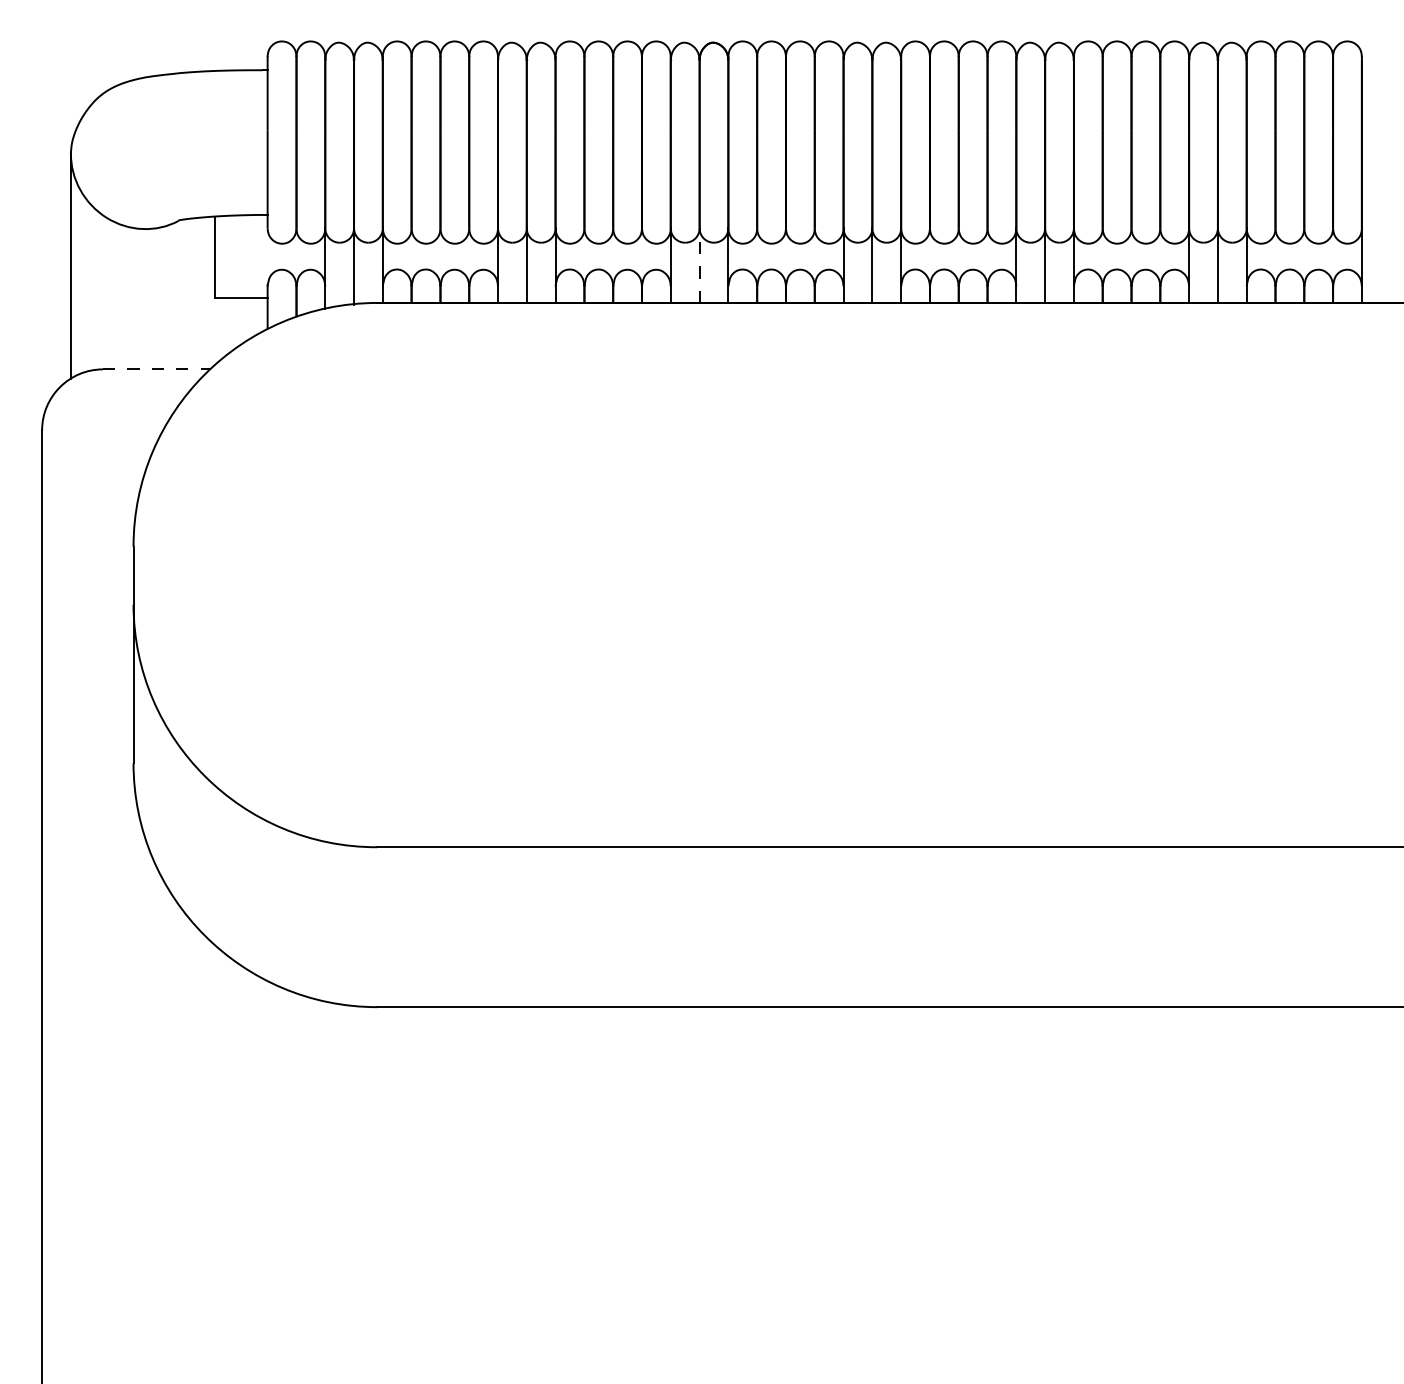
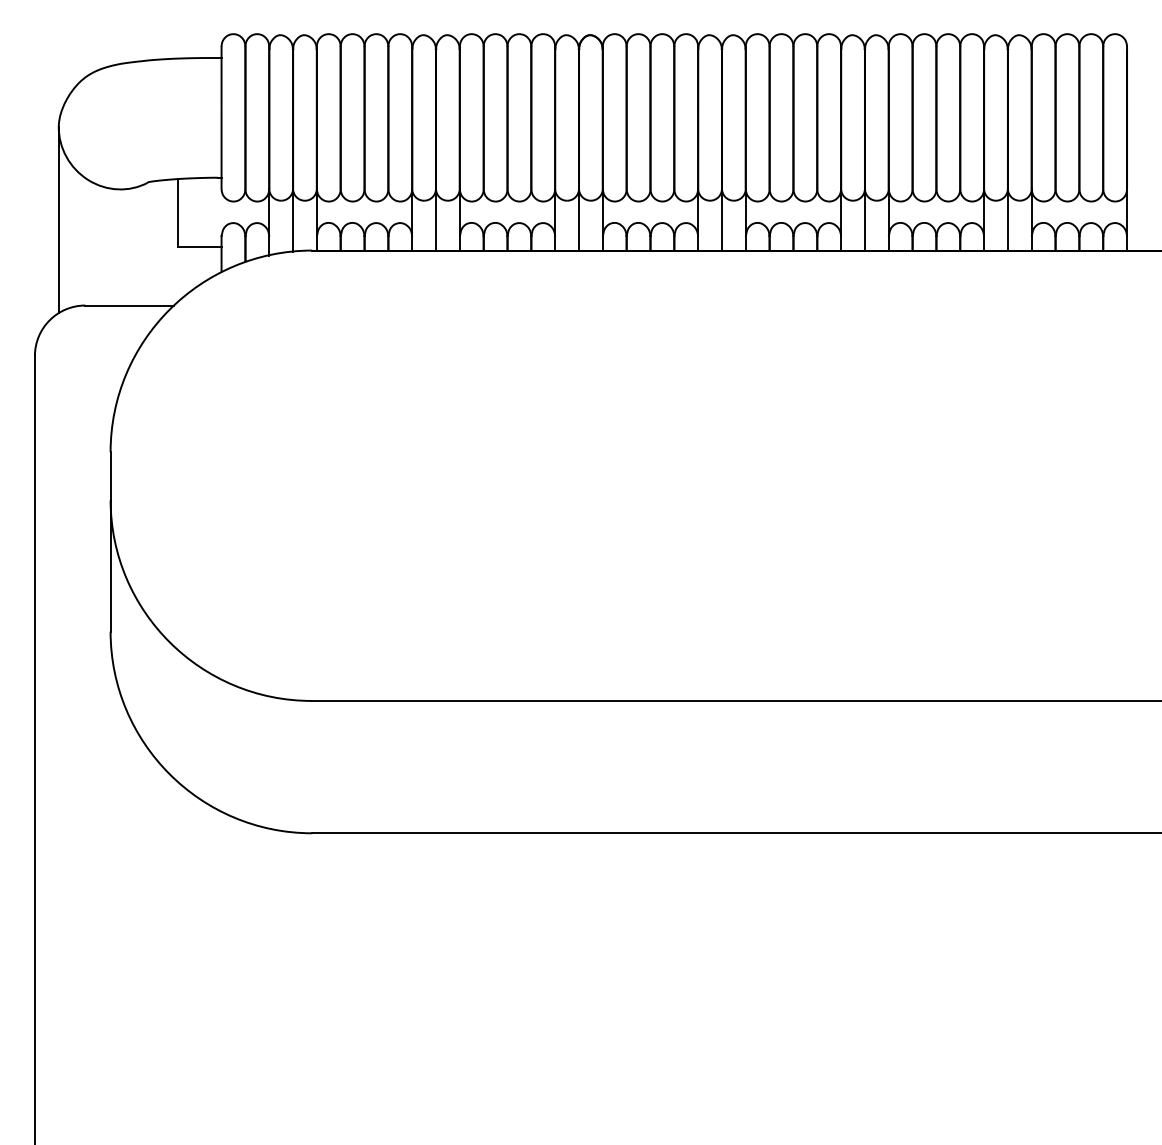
line: (699, 265) -> (578, 219), dashed -> solid
line: (157, 369) -> (130, 305), dashed -> solid

